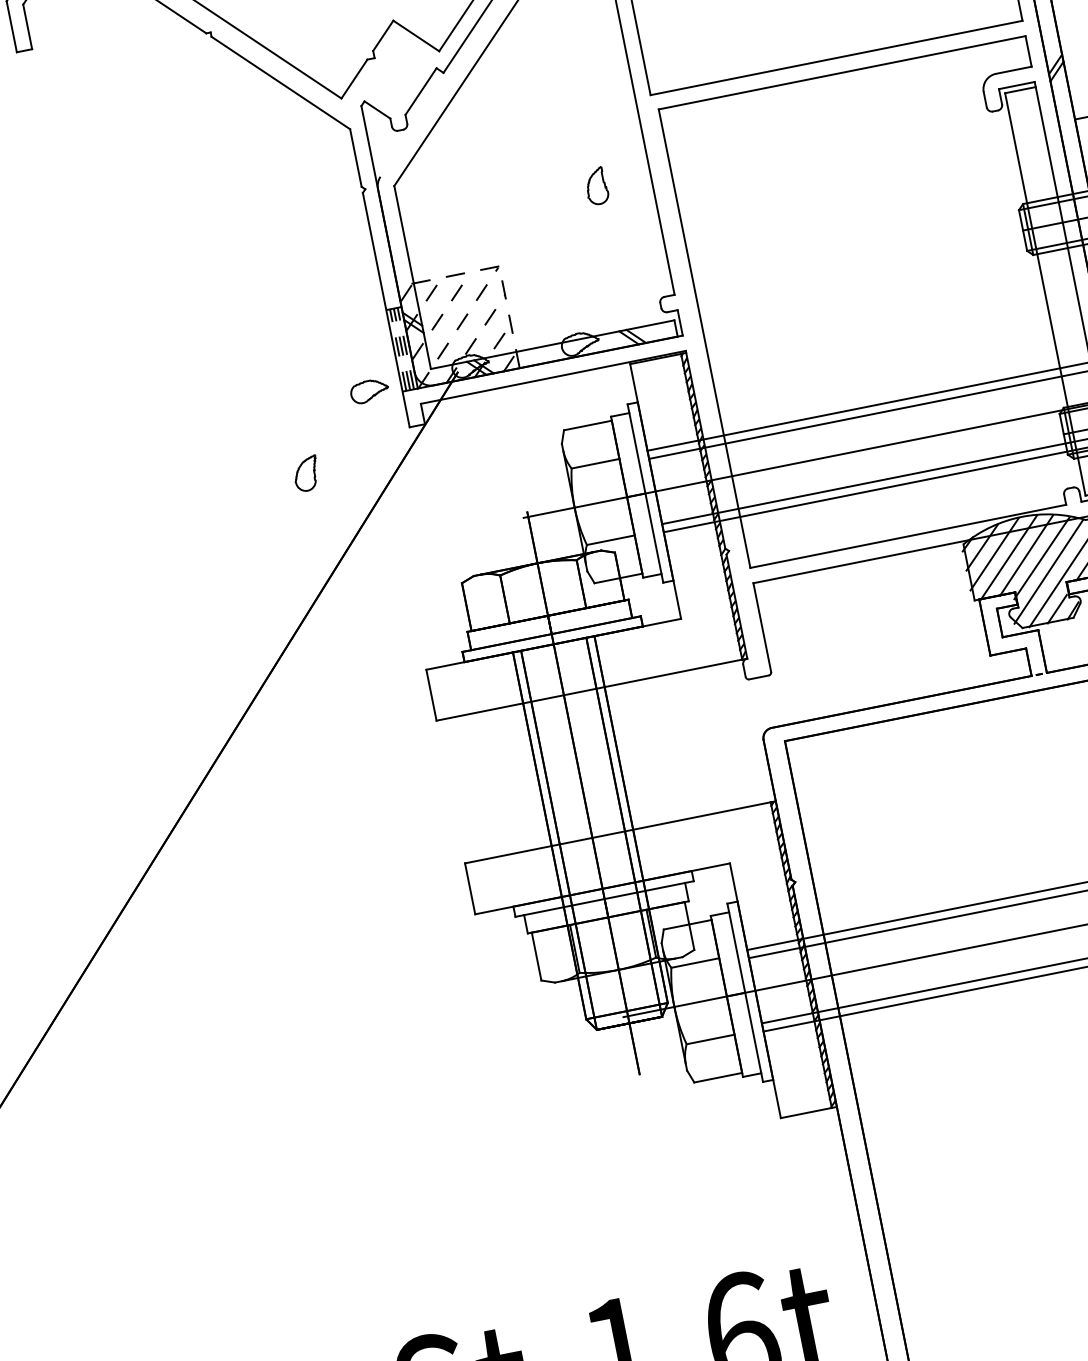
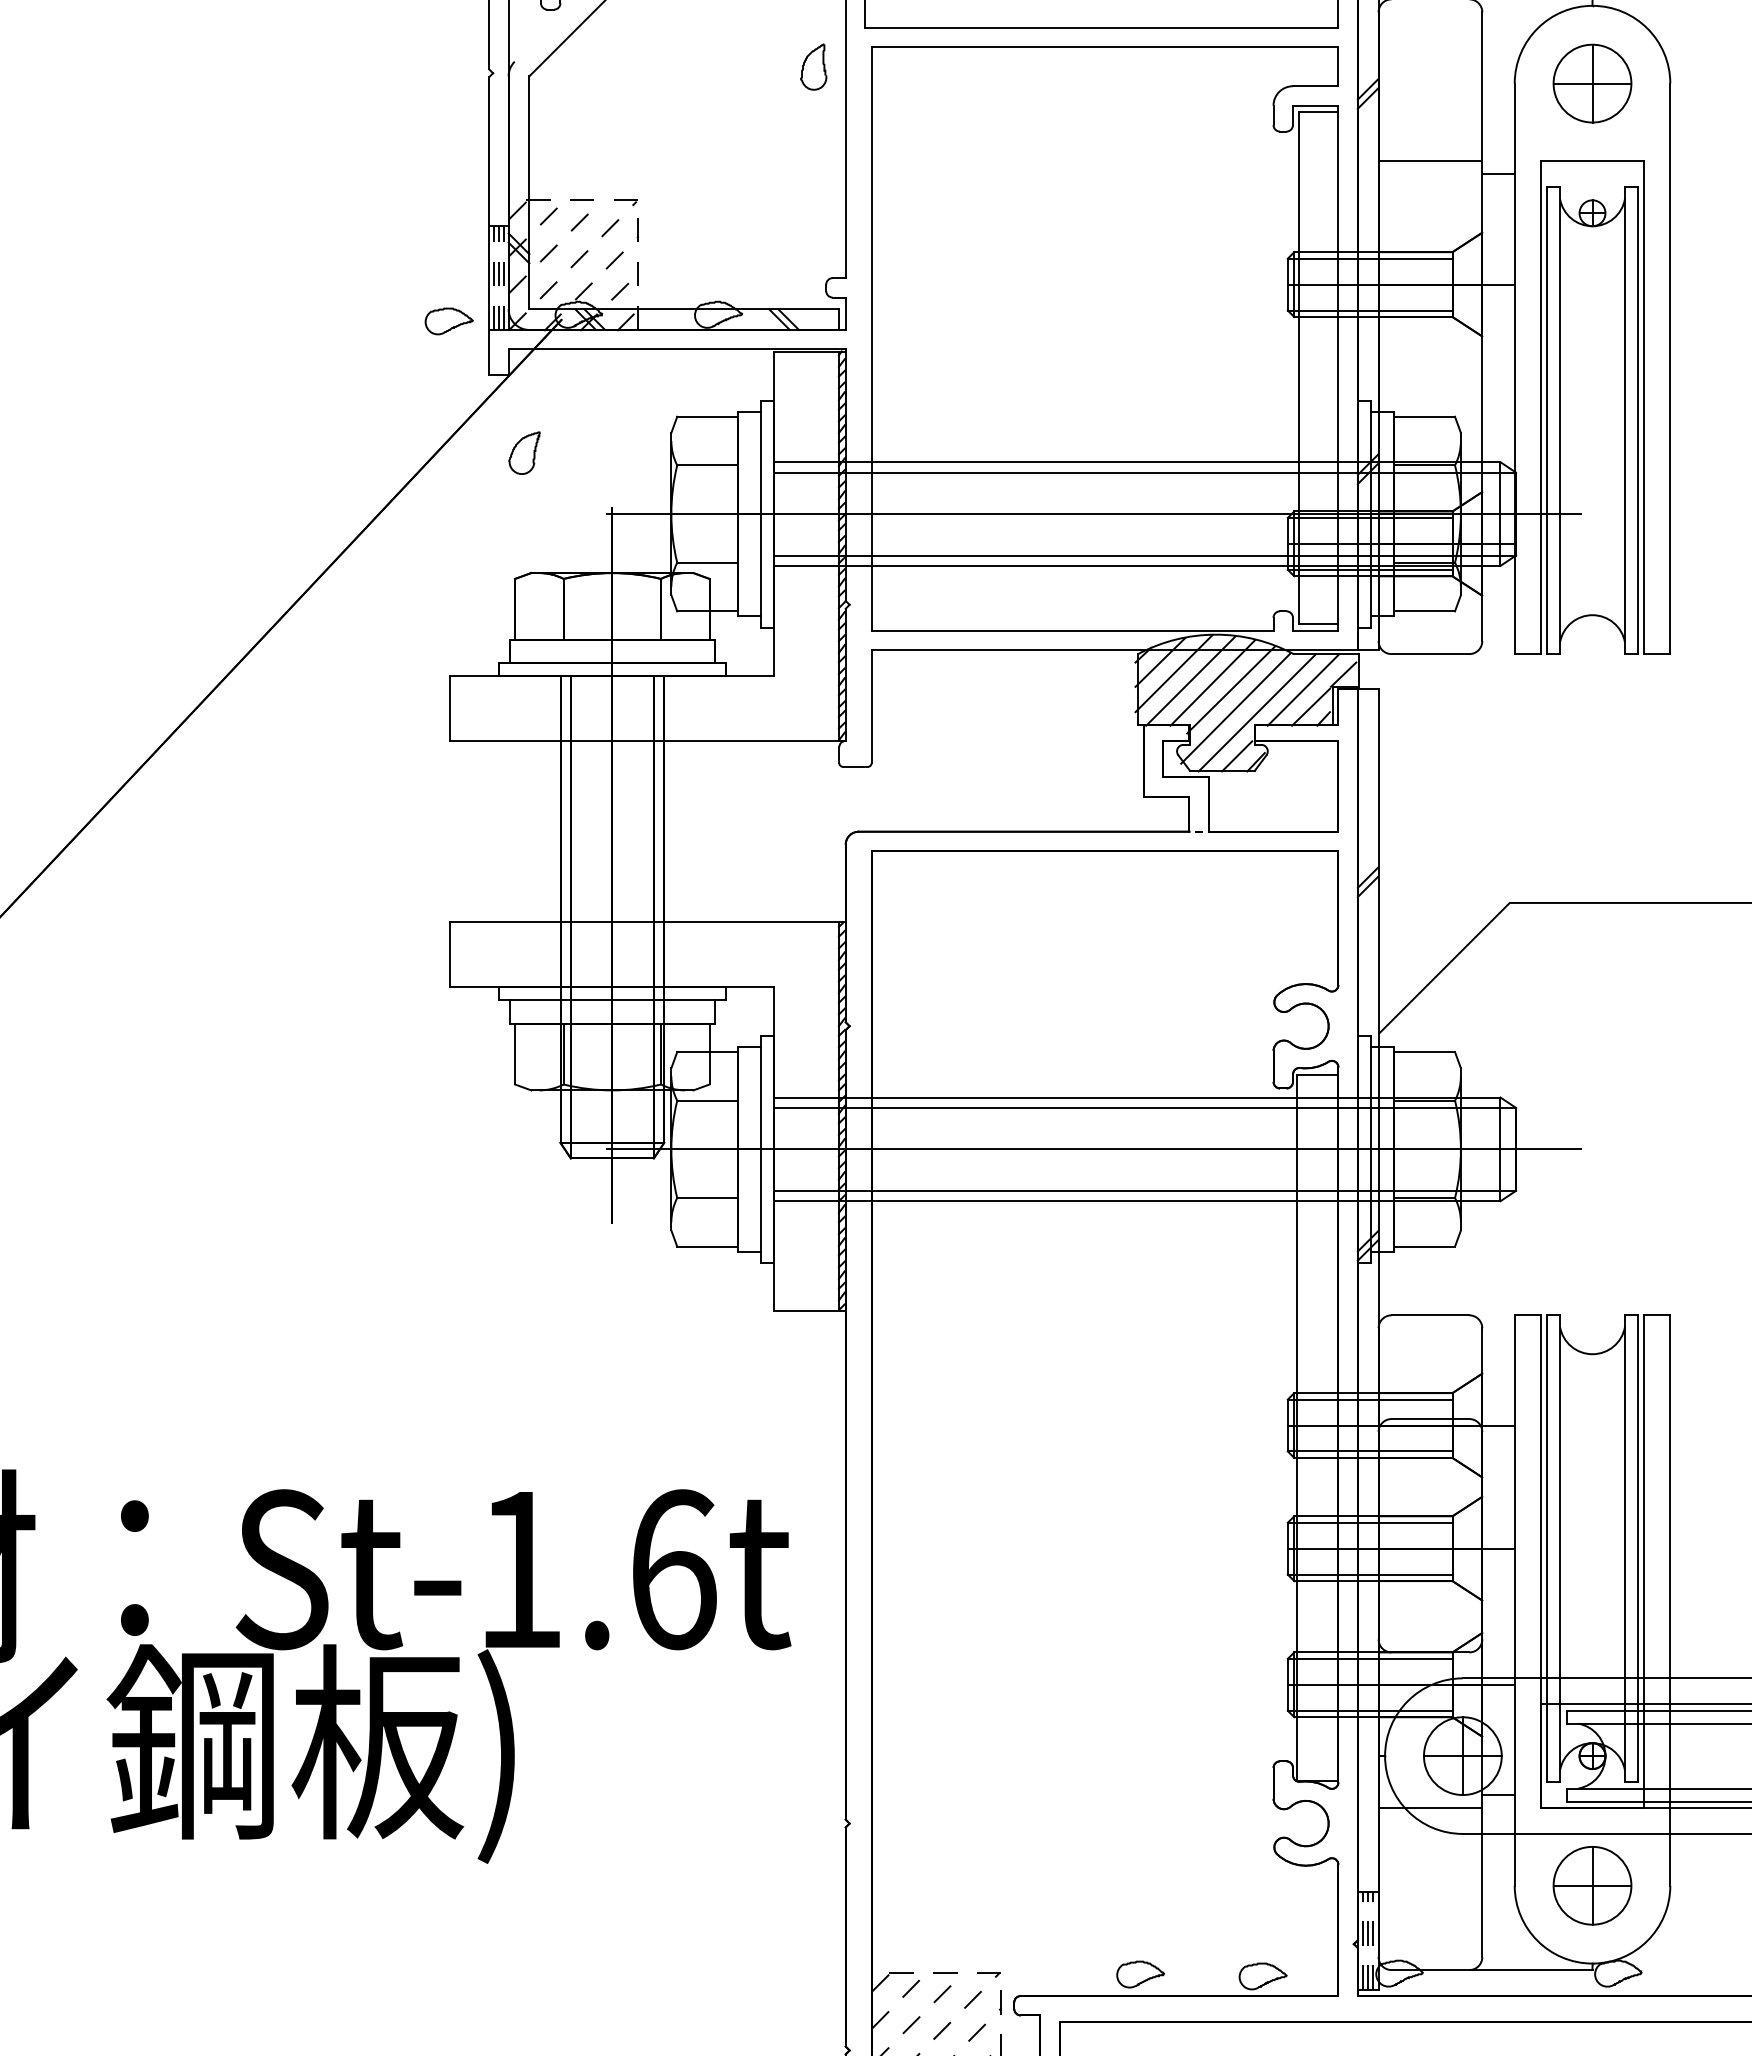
part: (596, 185) -> (813, 66), moved
part: (306, 473) -> (524, 452), moved

